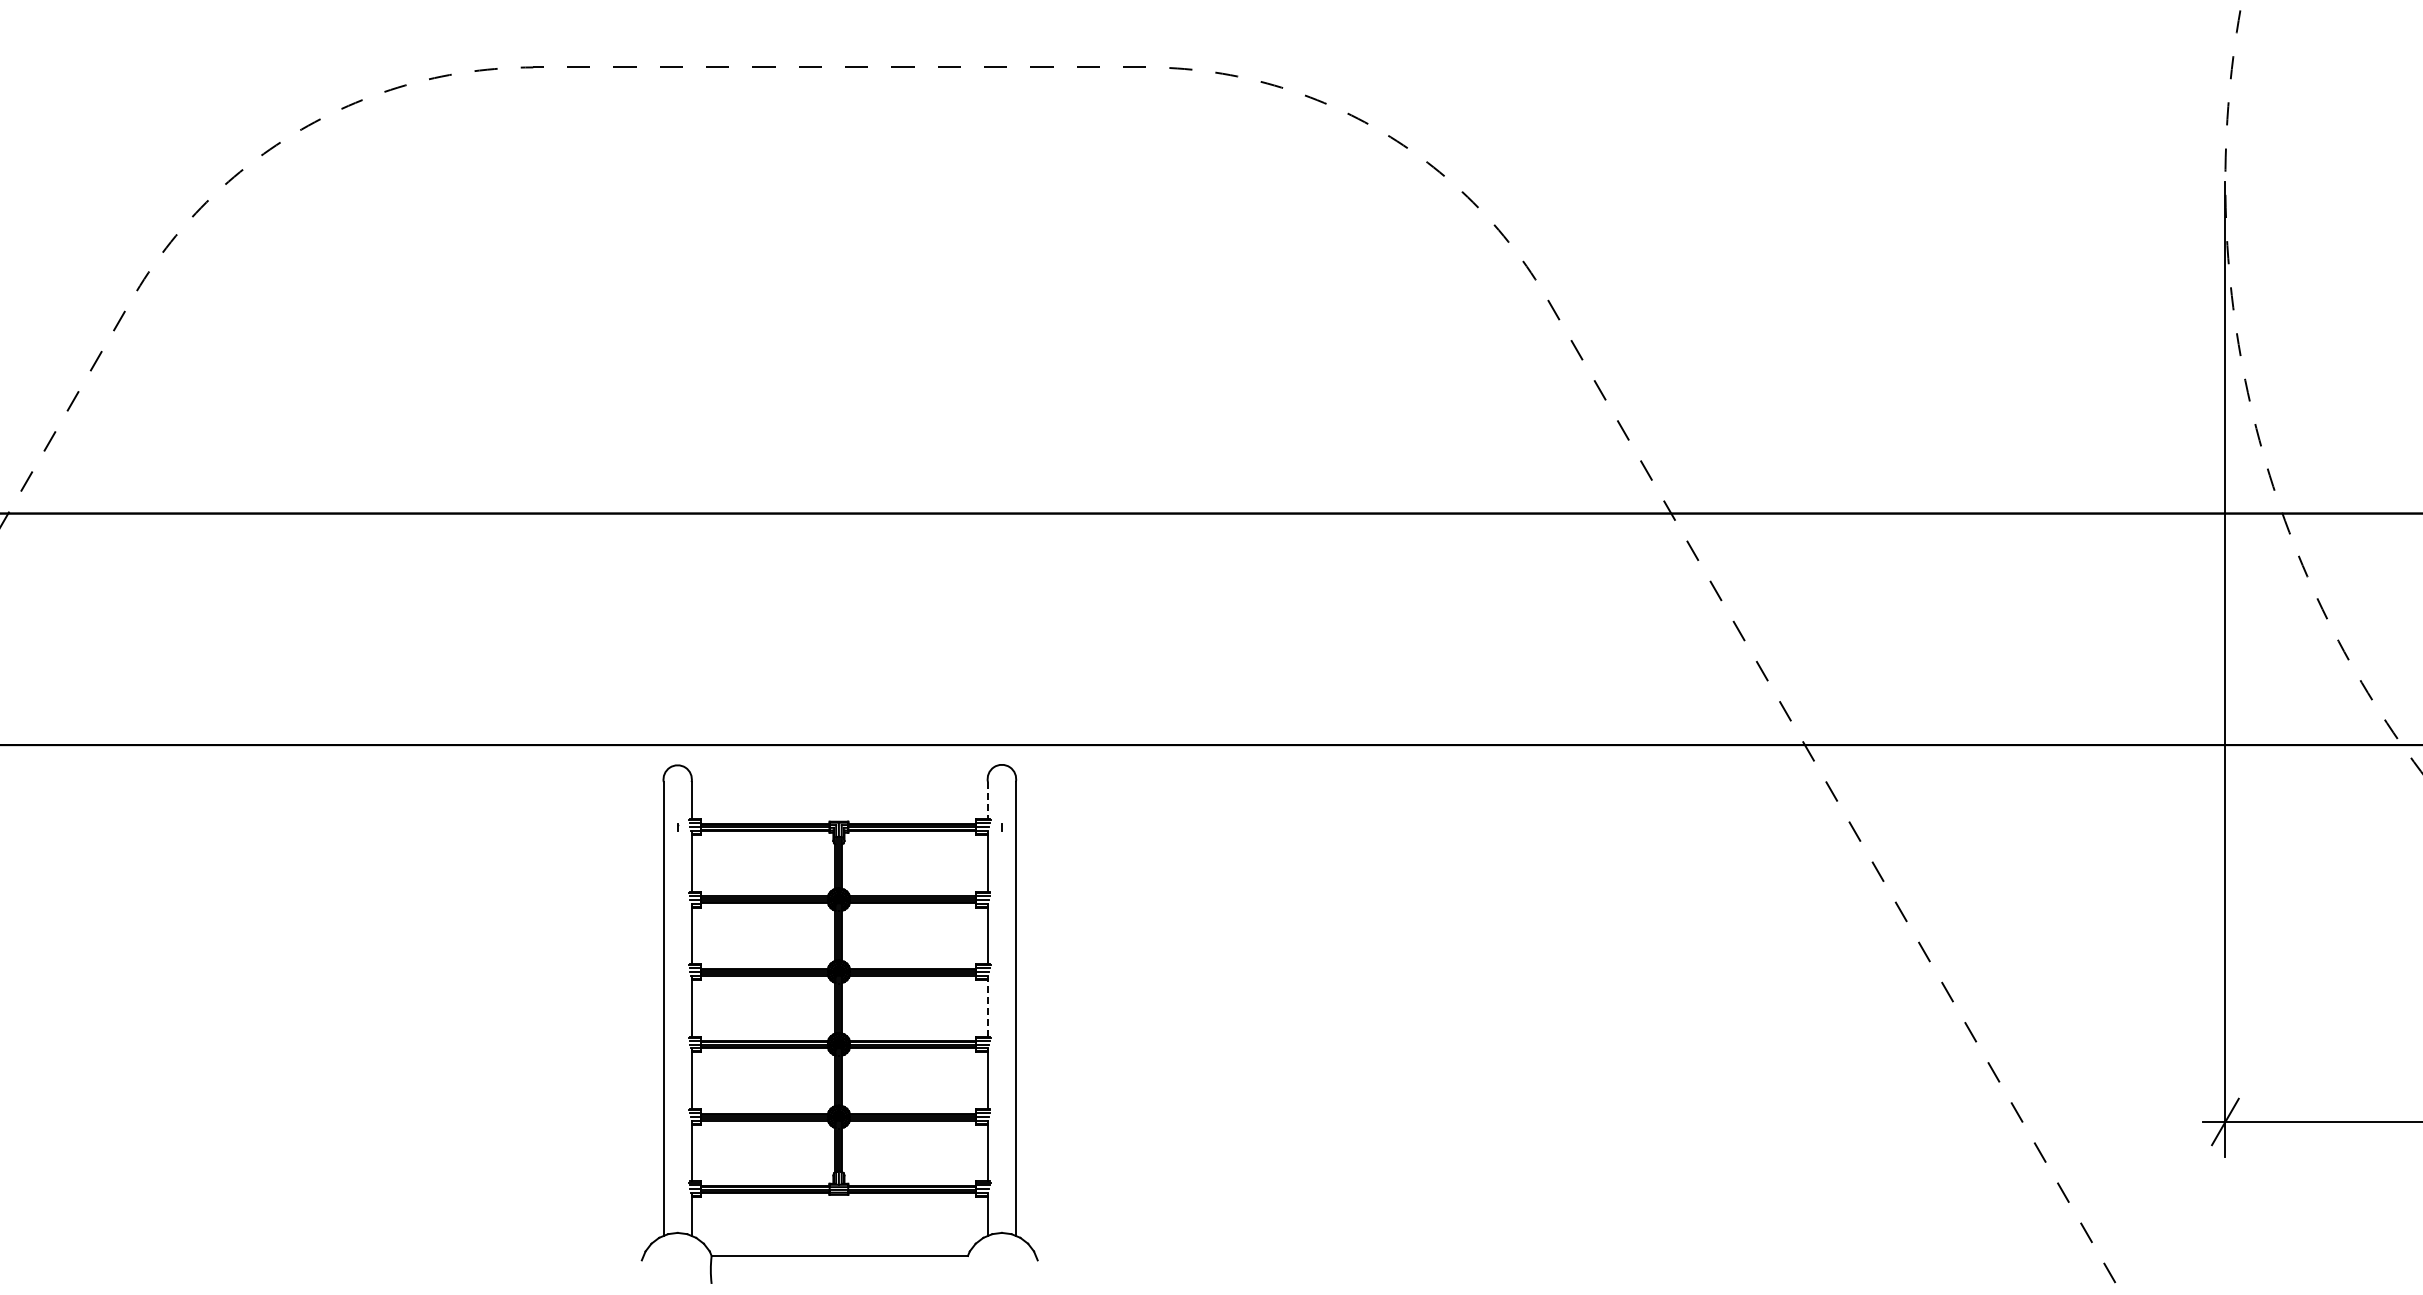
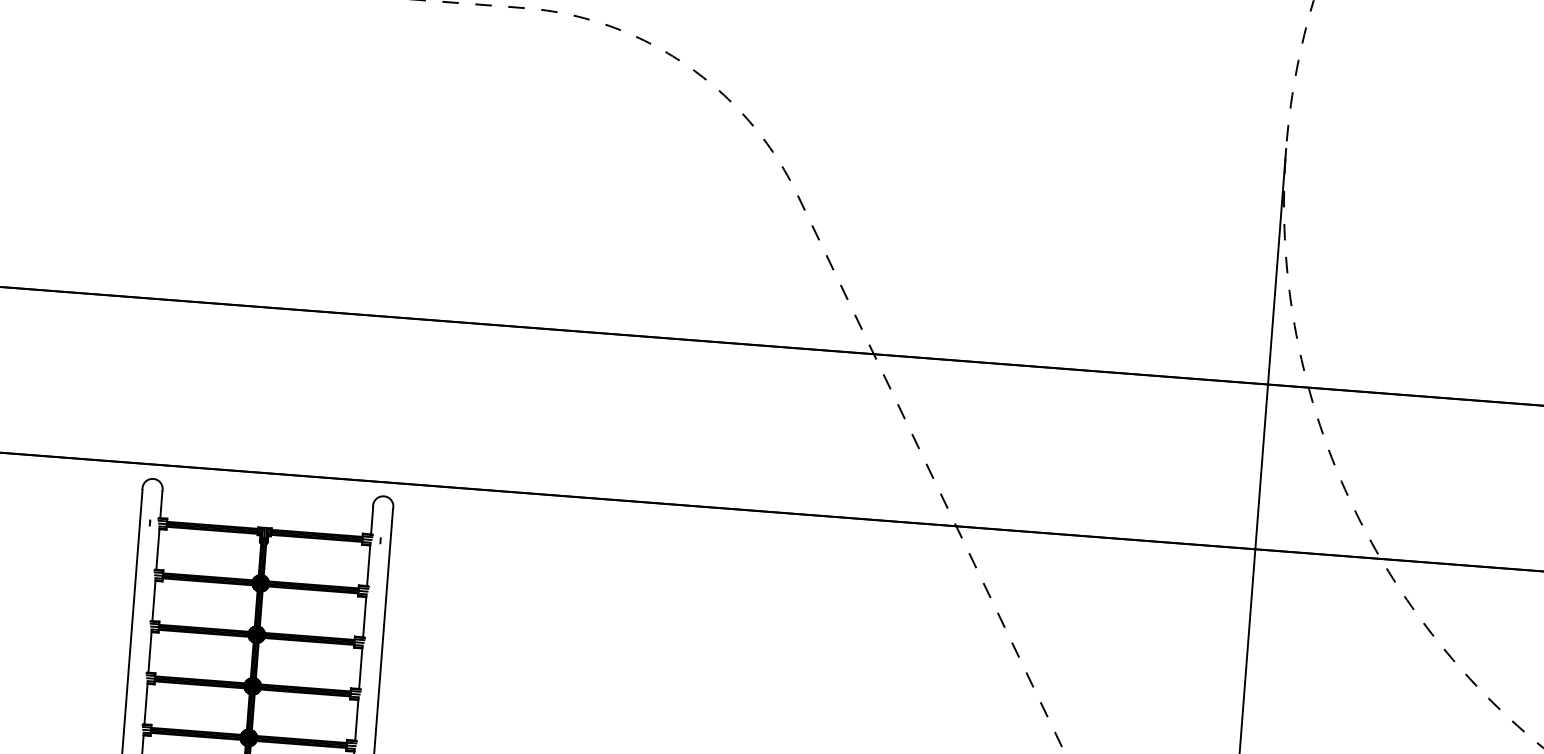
line: (987, 800) -> (371, 520), dashed -> solid
line: (987, 1006) -> (360, 667), dashed -> solid

